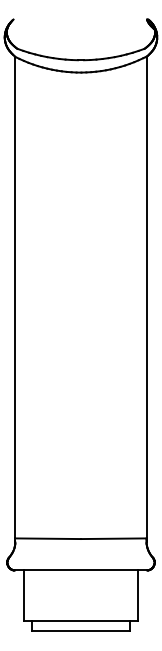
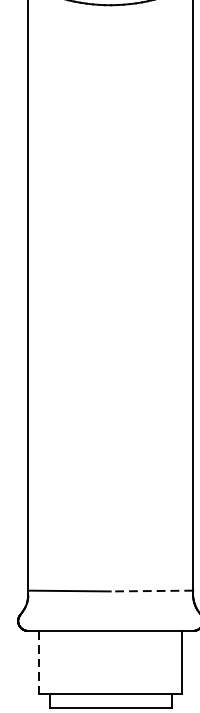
line: (113, 538) -> (151, 590), solid -> dashed
line: (23, 596) -> (38, 663), solid -> dashed

